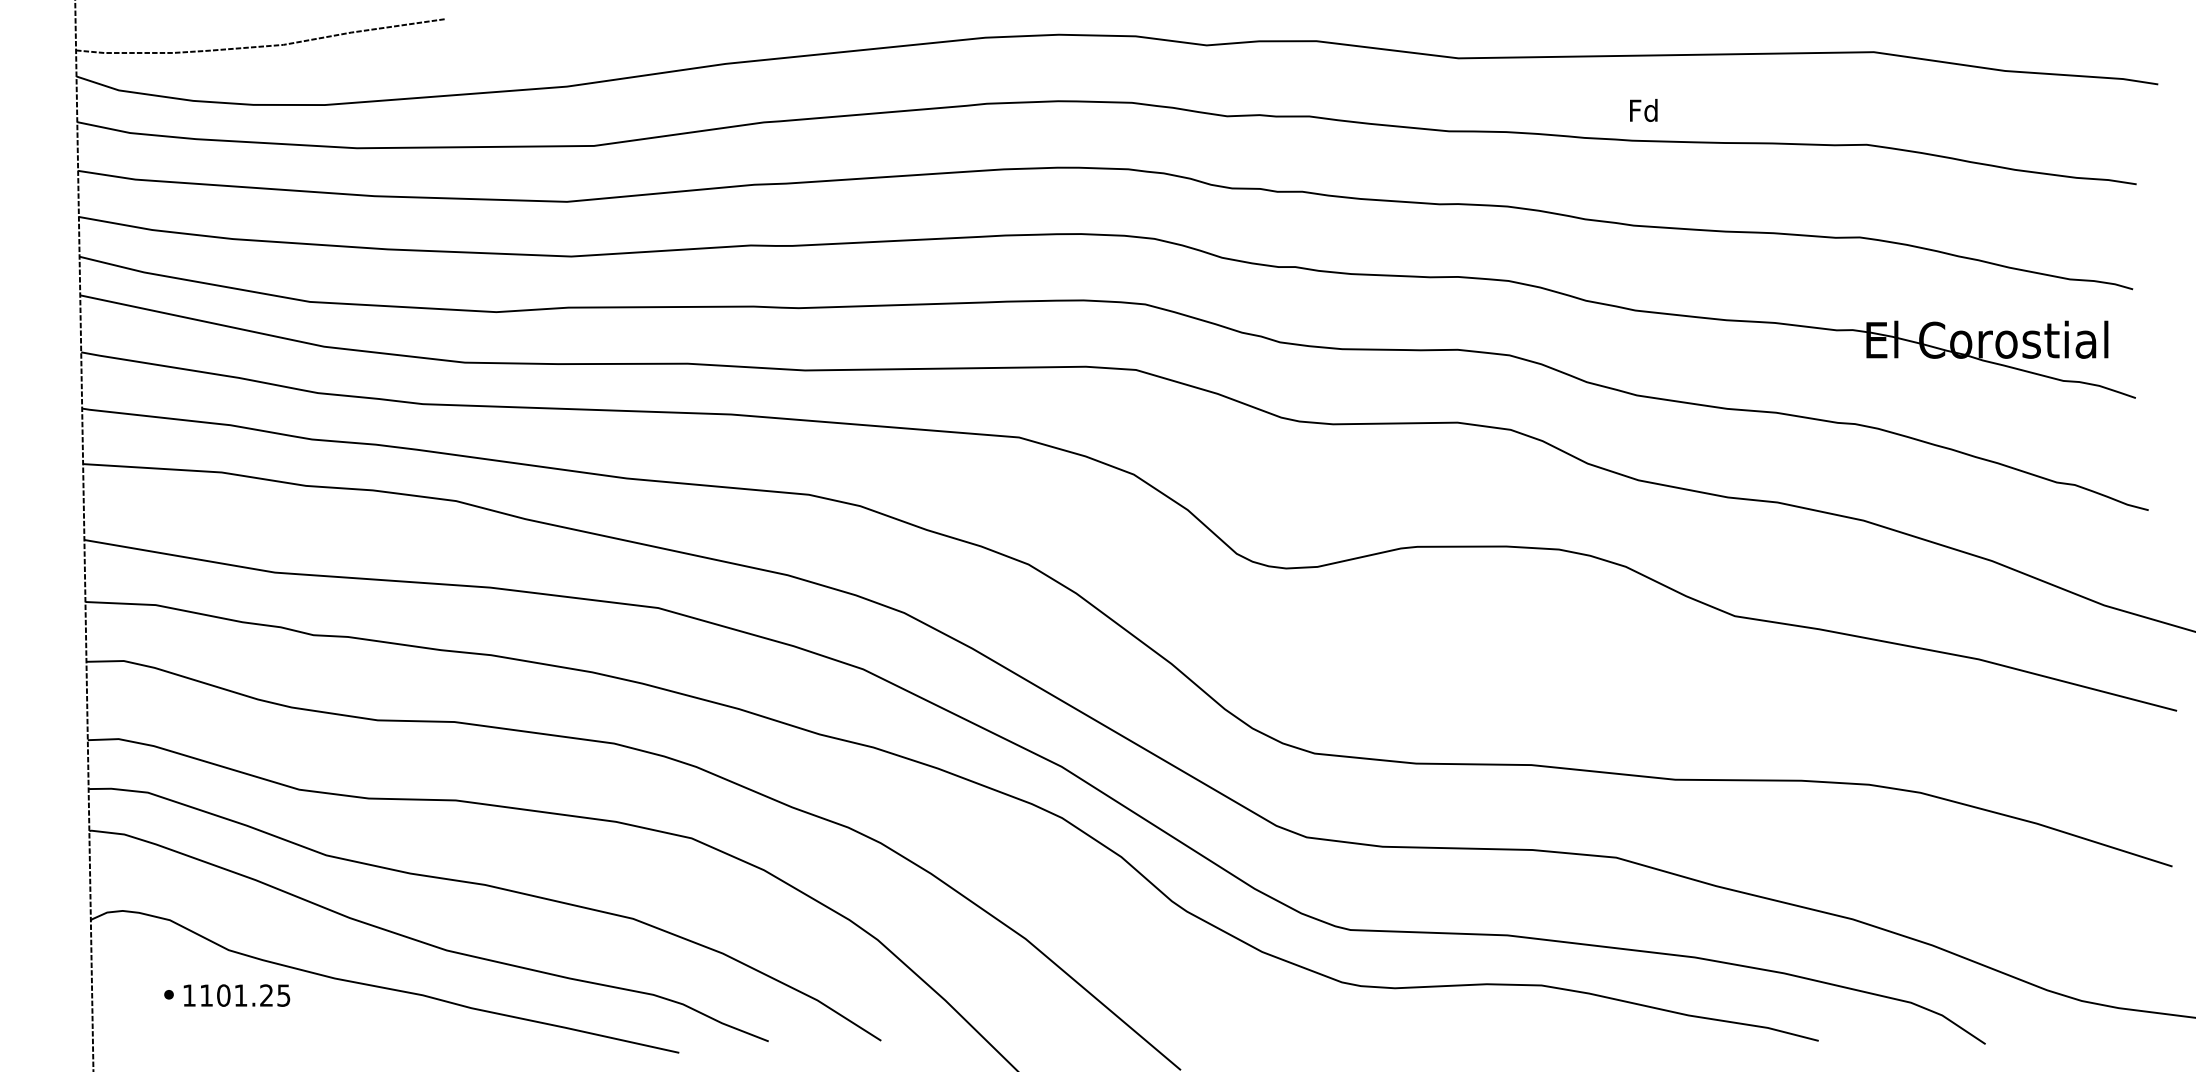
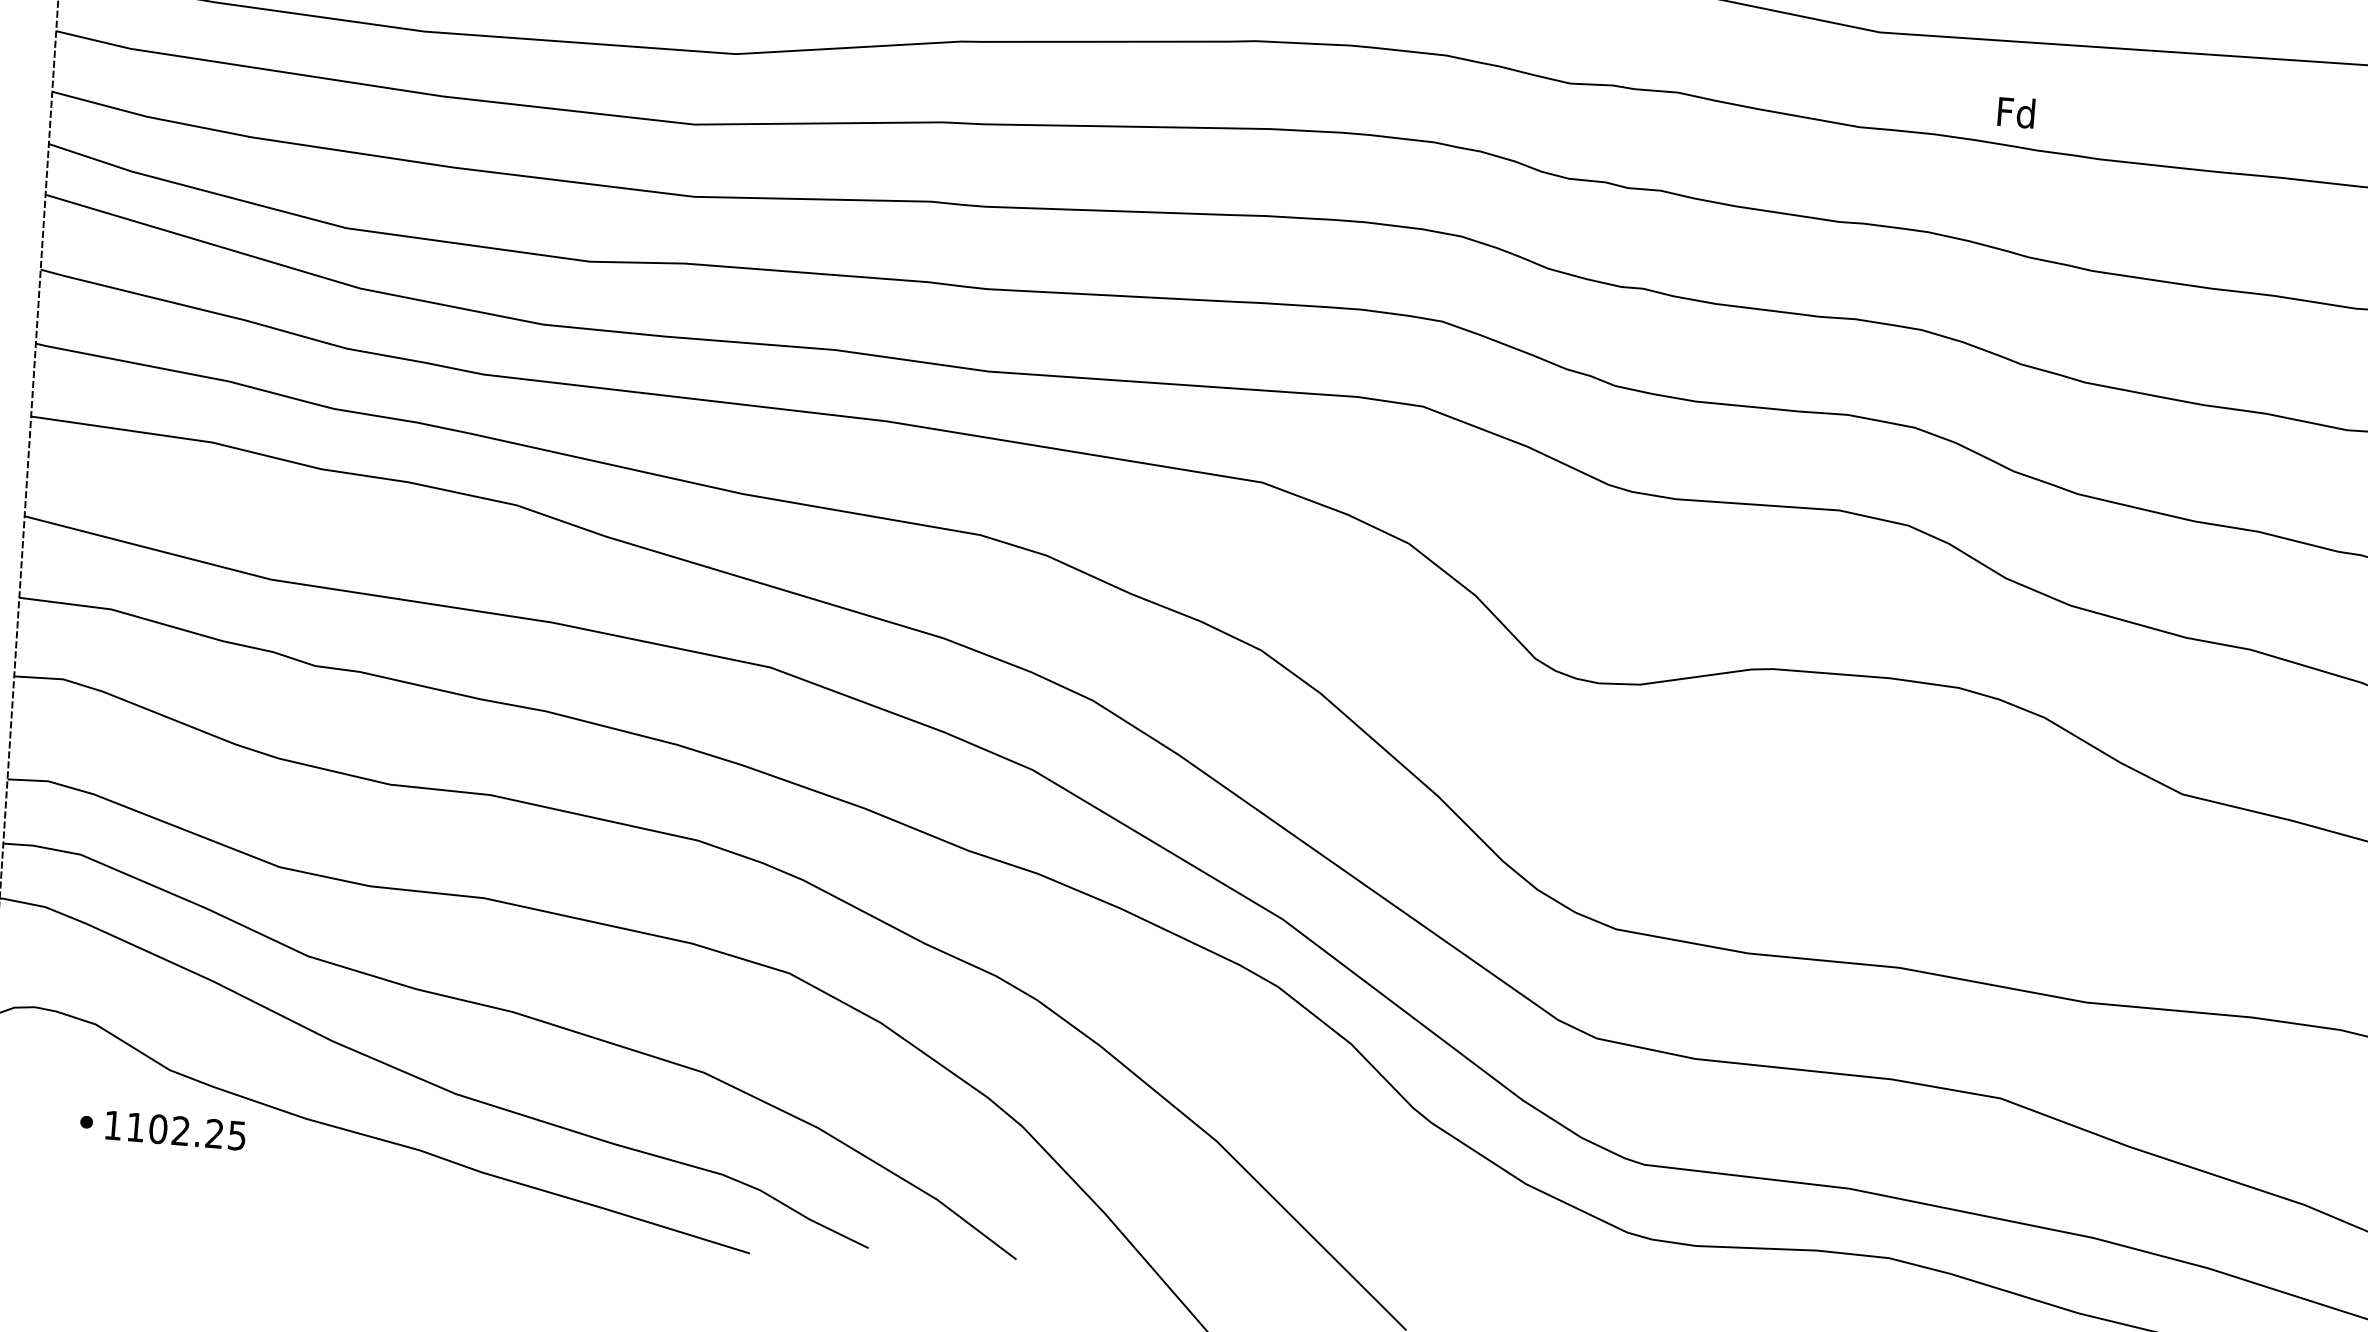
text: (1643, 110) -> (2016, 112), moved
text: (240, 995) -> (180, 1130), 1101.25 -> 1102.25

